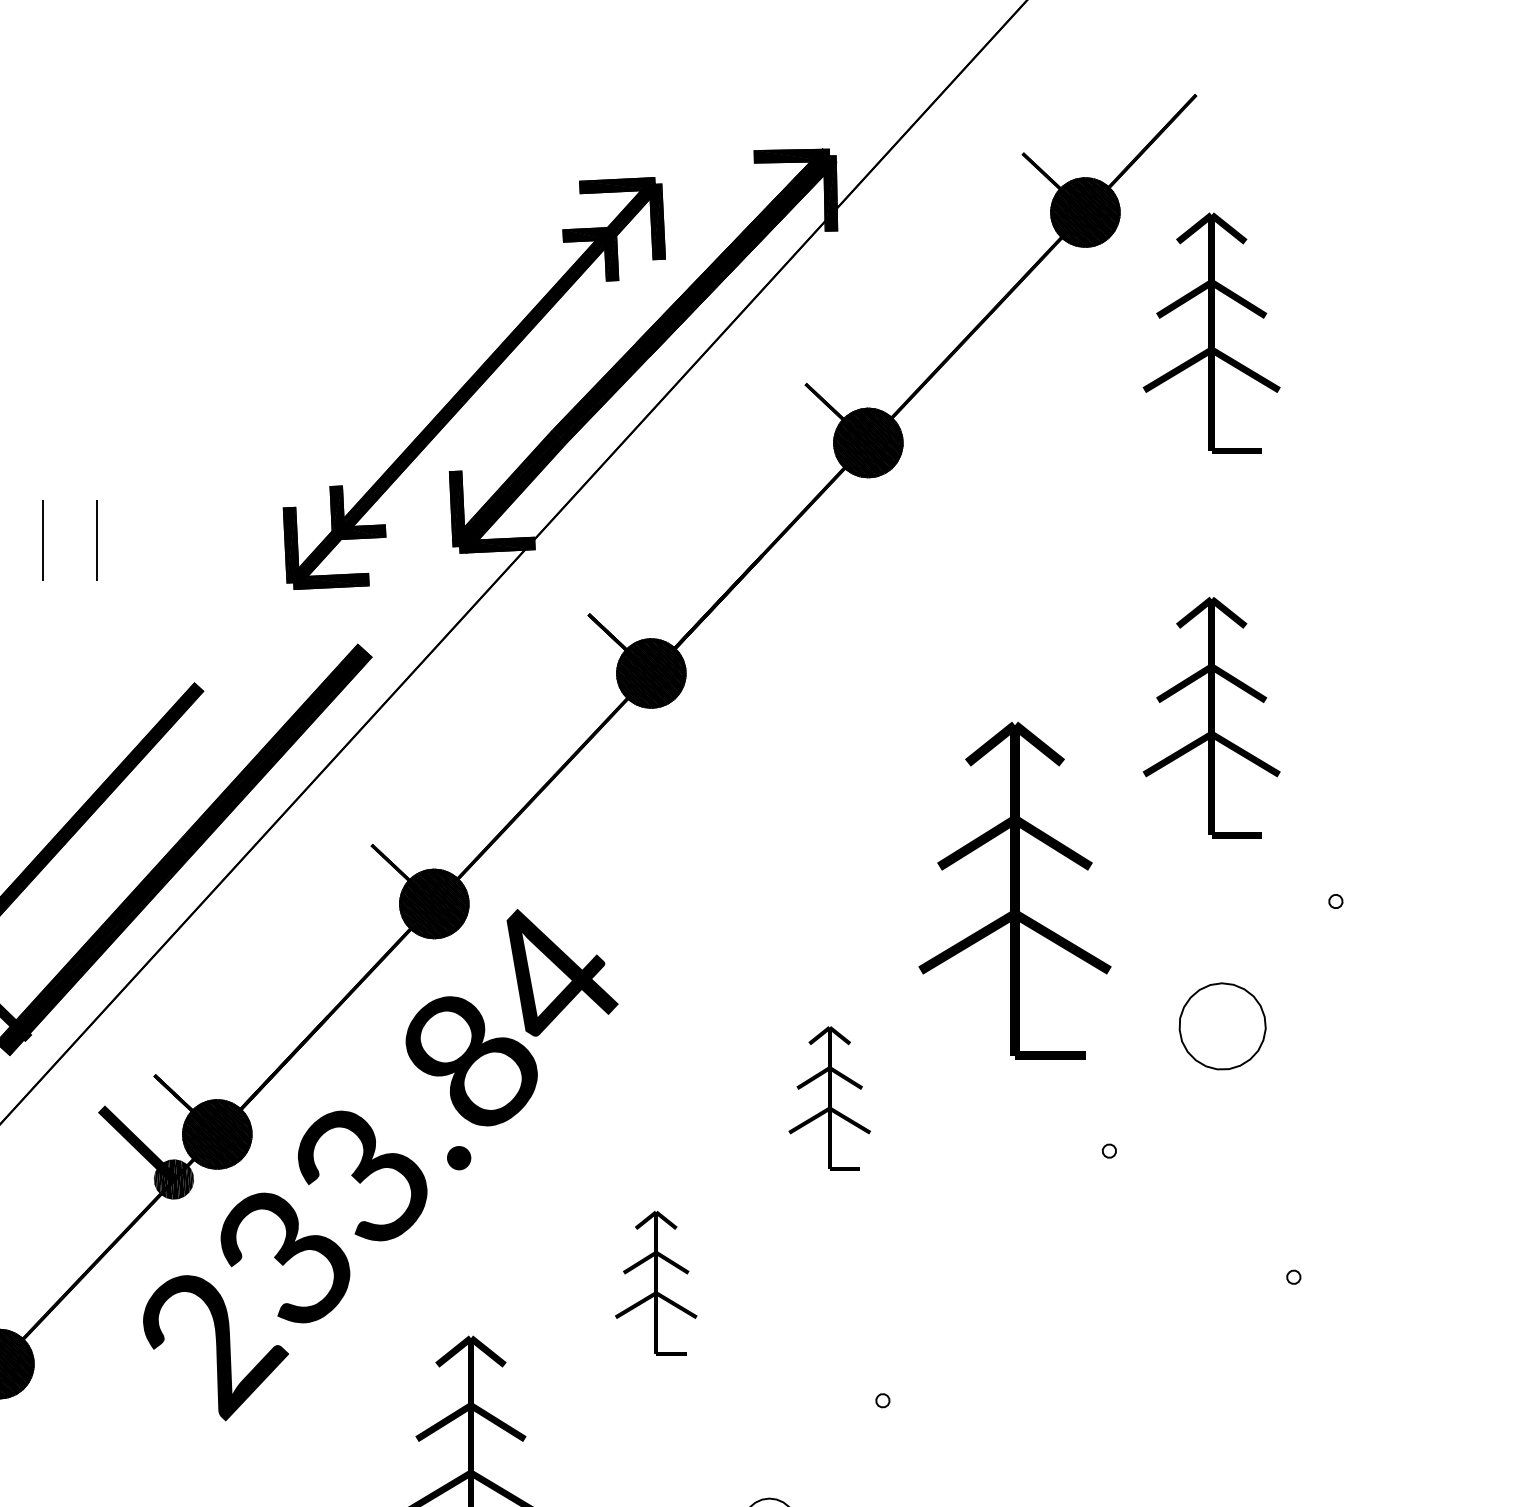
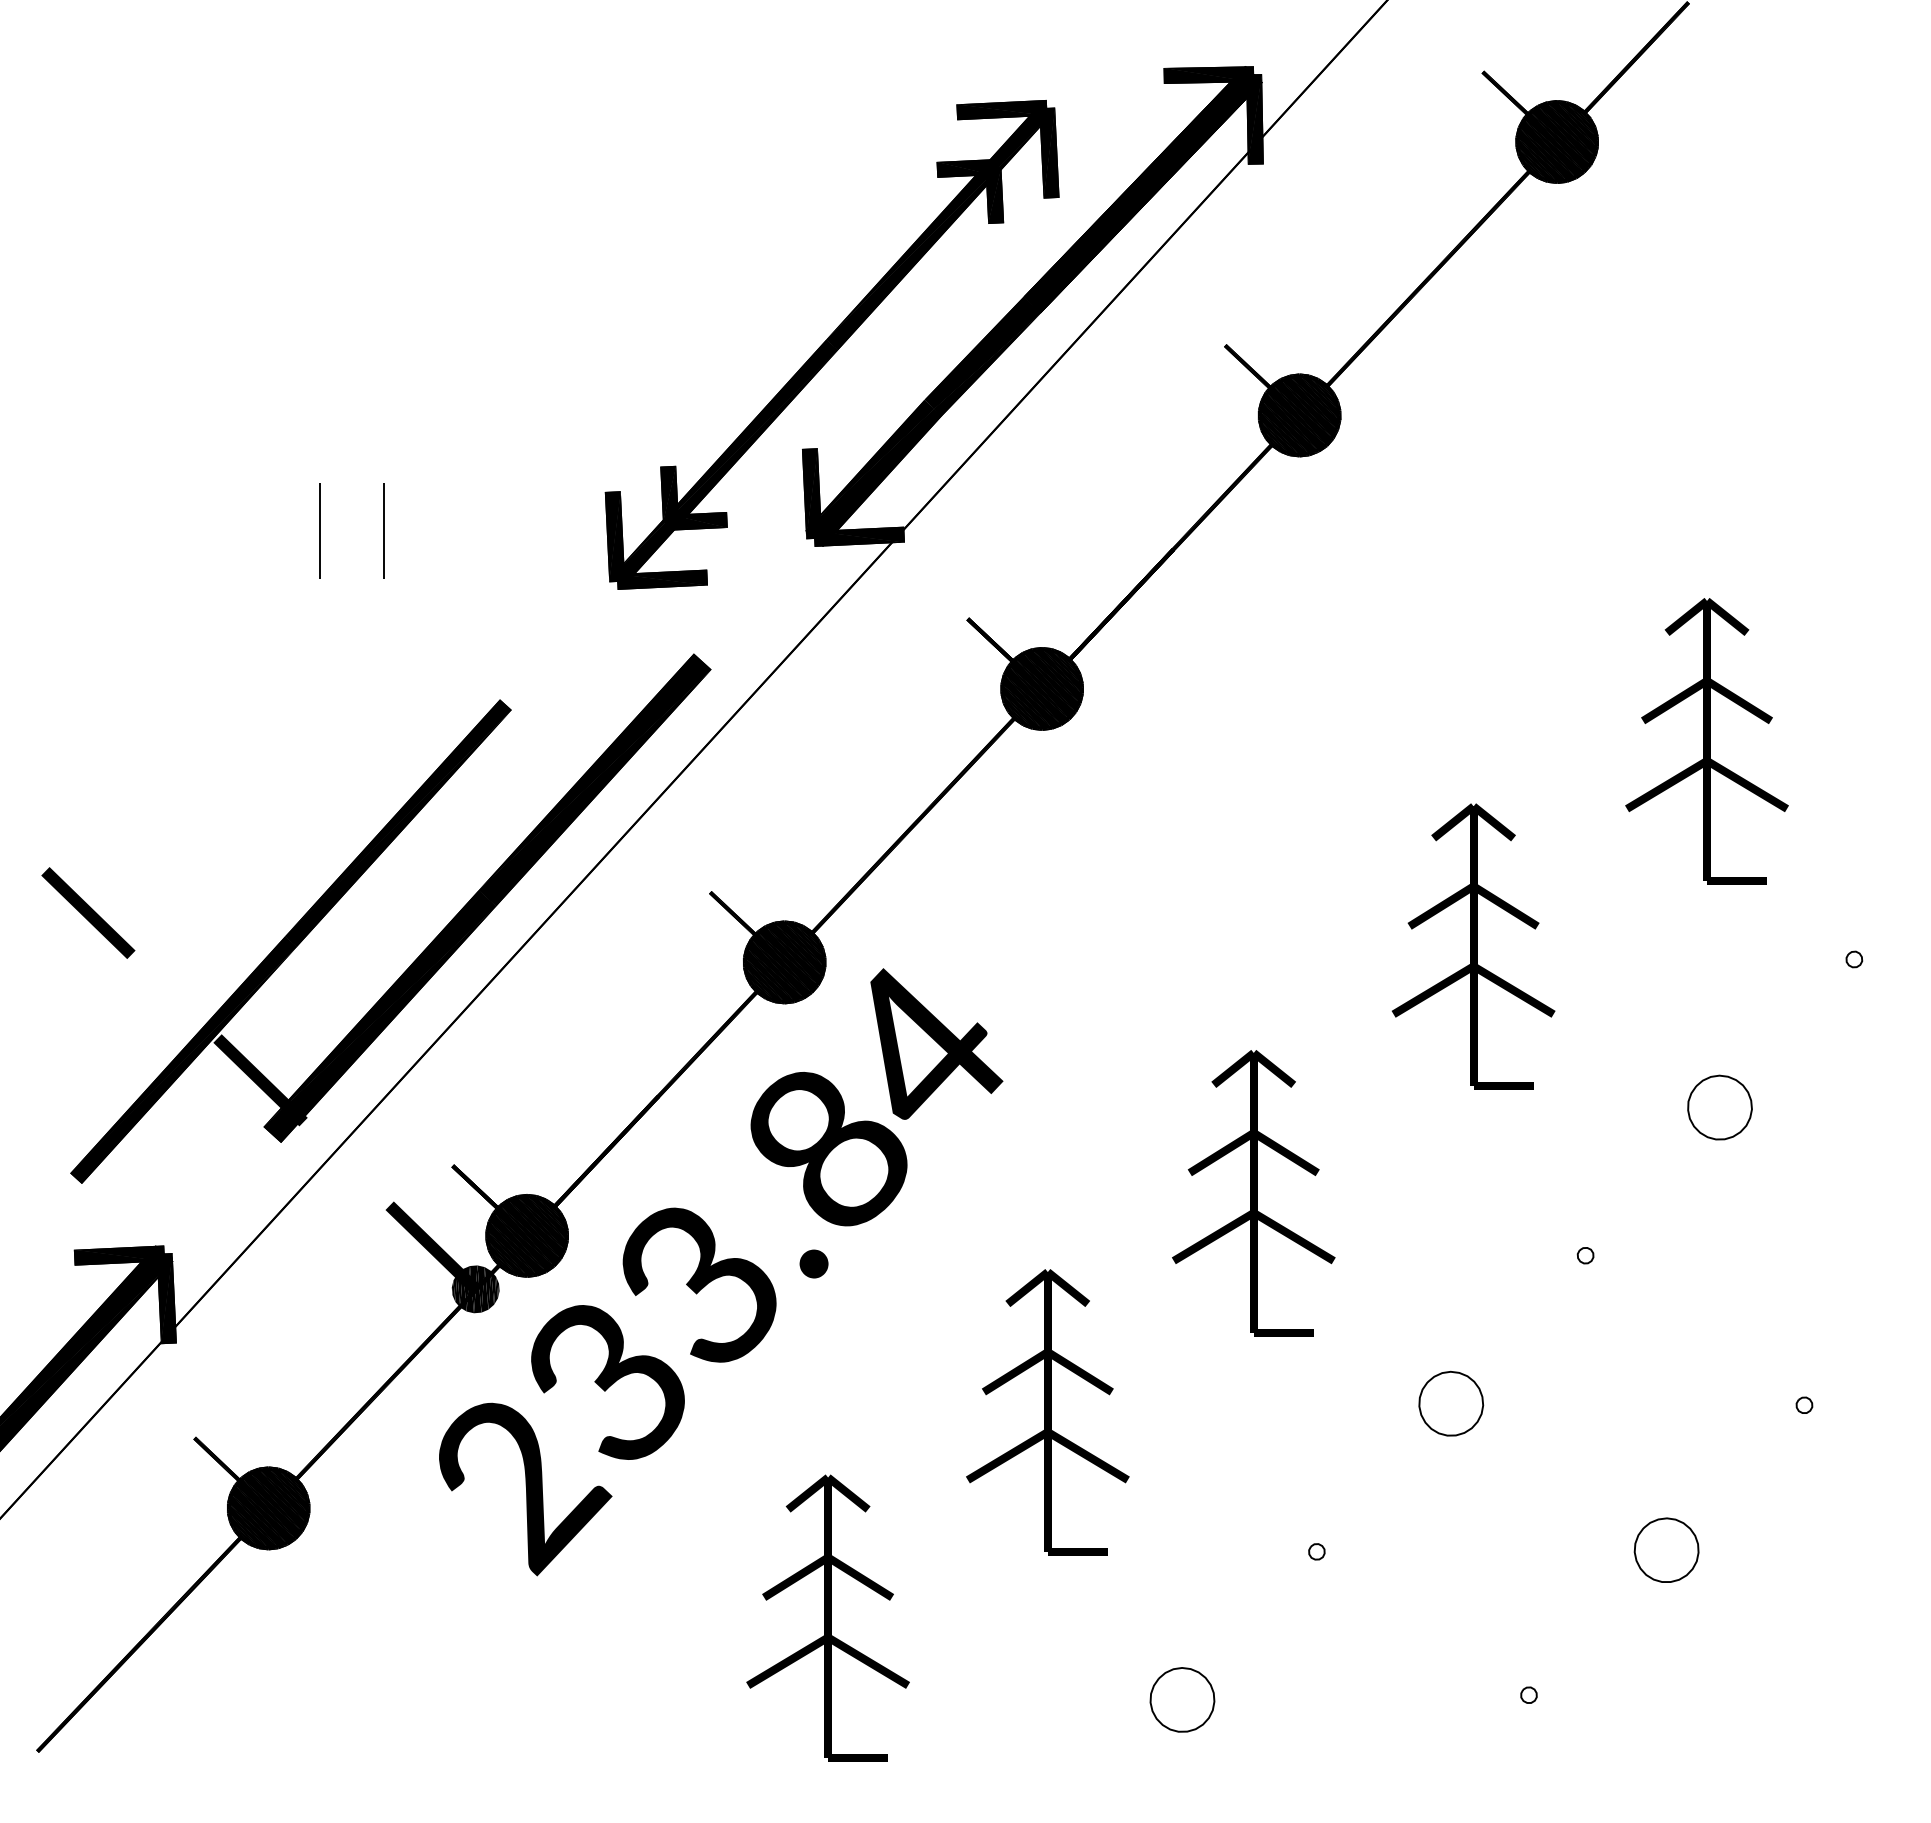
part: (1211, 333) -> (1706, 285), removed
part: (1014, 890) -> (1473, 946), size x0.71
part: (1222, 1026) -> (1719, 1107), size x0.62
part: (829, 1098) -> (1253, 1193), size x1.67
part: (996, 1275) -> (1451, 1403), added
part: (655, 1283) -> (1047, 1412), size x1.67
part: (1177, 1398) -> (1666, 1549), added

